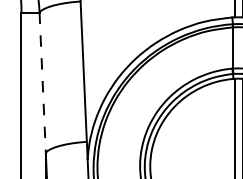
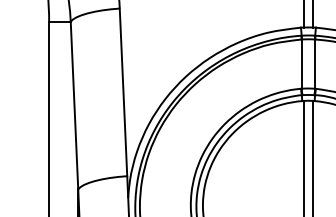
line: (42, 82) -> (74, 105), dashed -> solid

